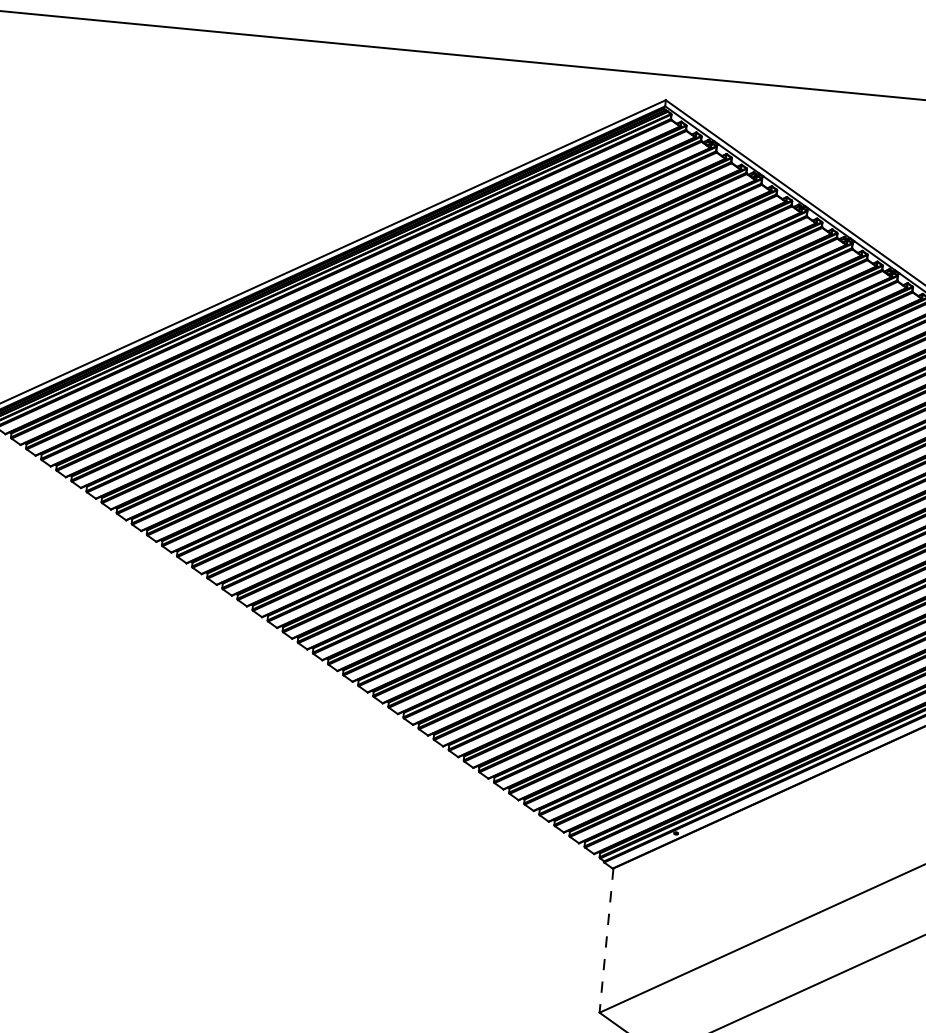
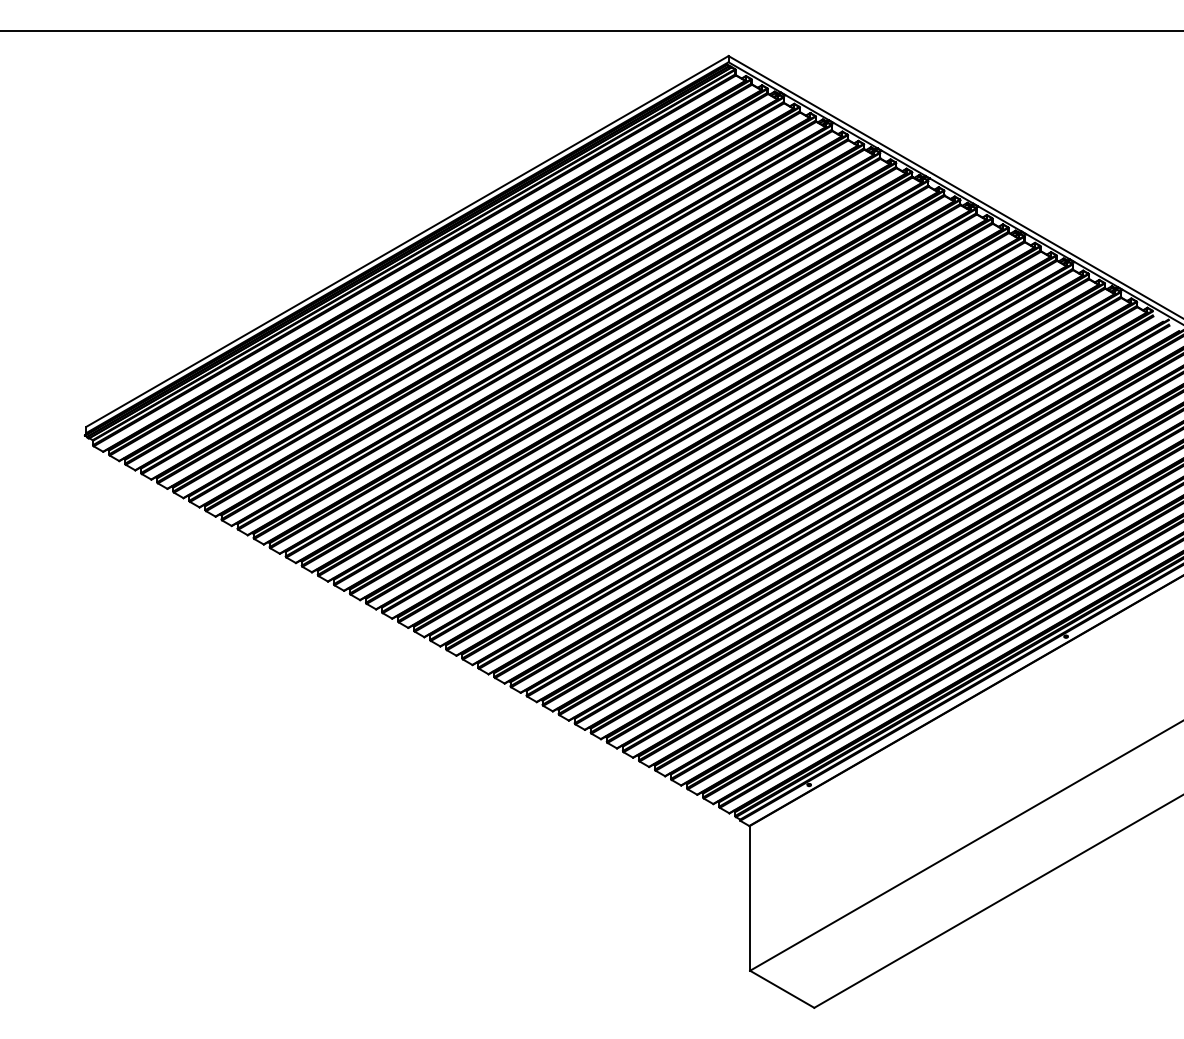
line: (606, 940) -> (750, 898), dashed -> solid

